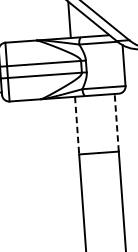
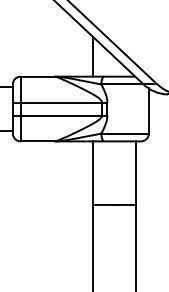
line: (116, 123) -> (136, 173), dashed -> solid
line: (77, 125) -> (92, 173), dashed -> solid

